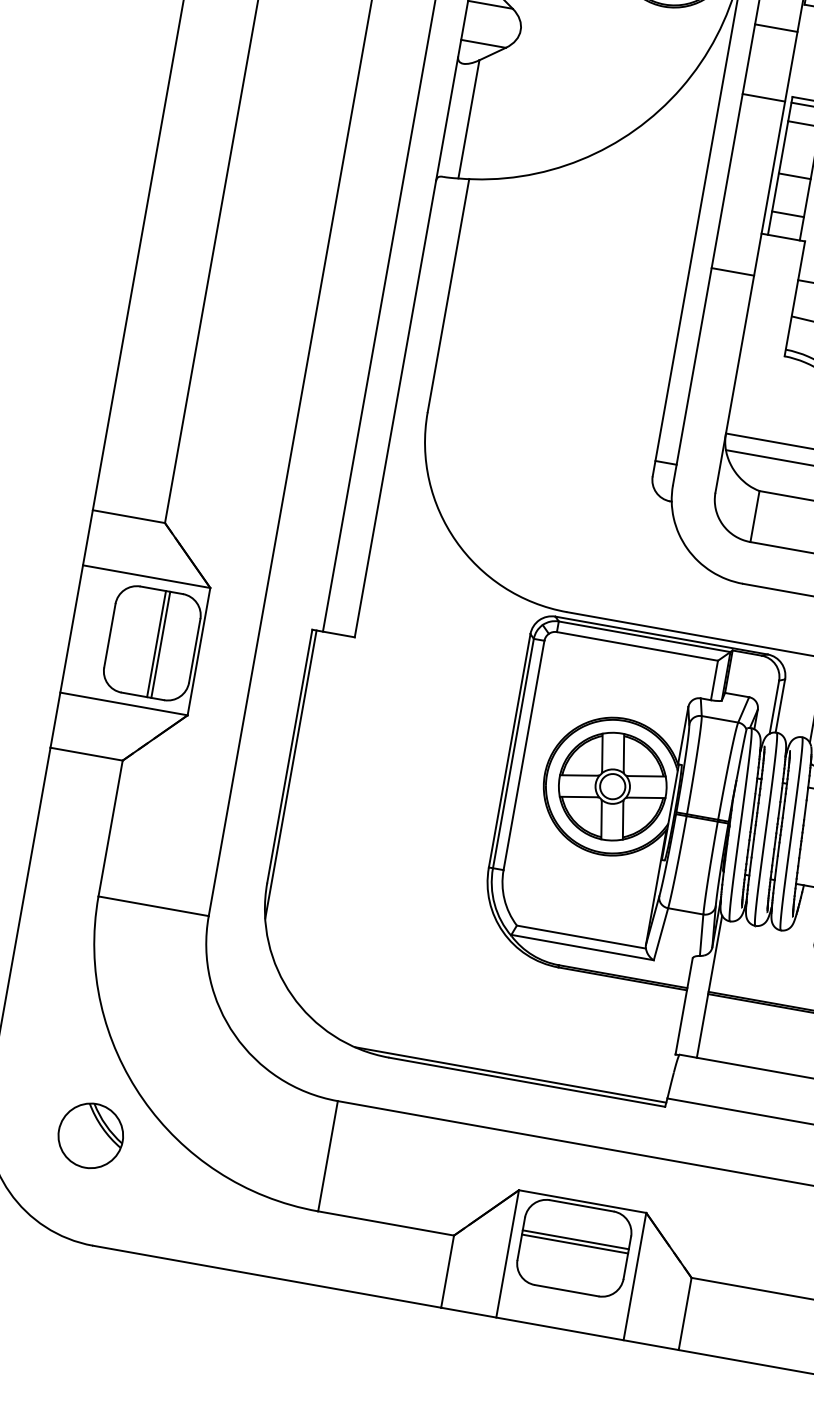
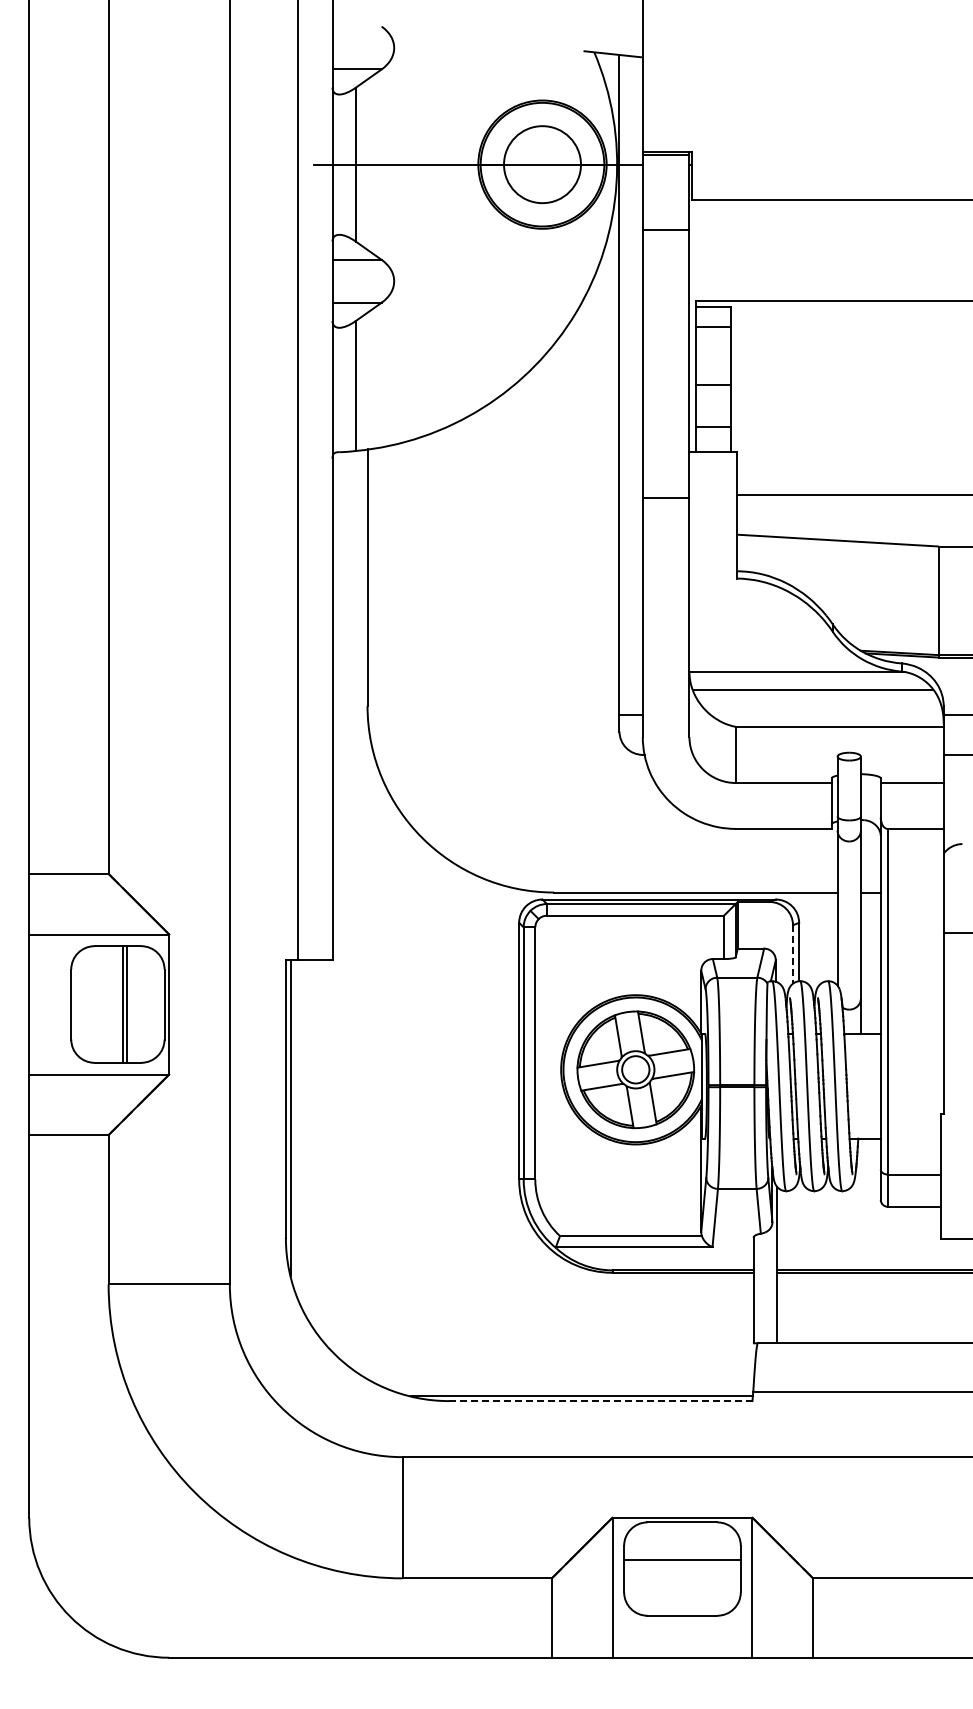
line: (763, 98) -> (665, 307), removed
line: (774, 707) -> (793, 954), solid -> dashed
line: (526, 1082) -> (600, 1401), solid -> dashed
part: (90, 1135) -> (145, 1540), removed
line: (575, 1244) -> (682, 1564), removed

